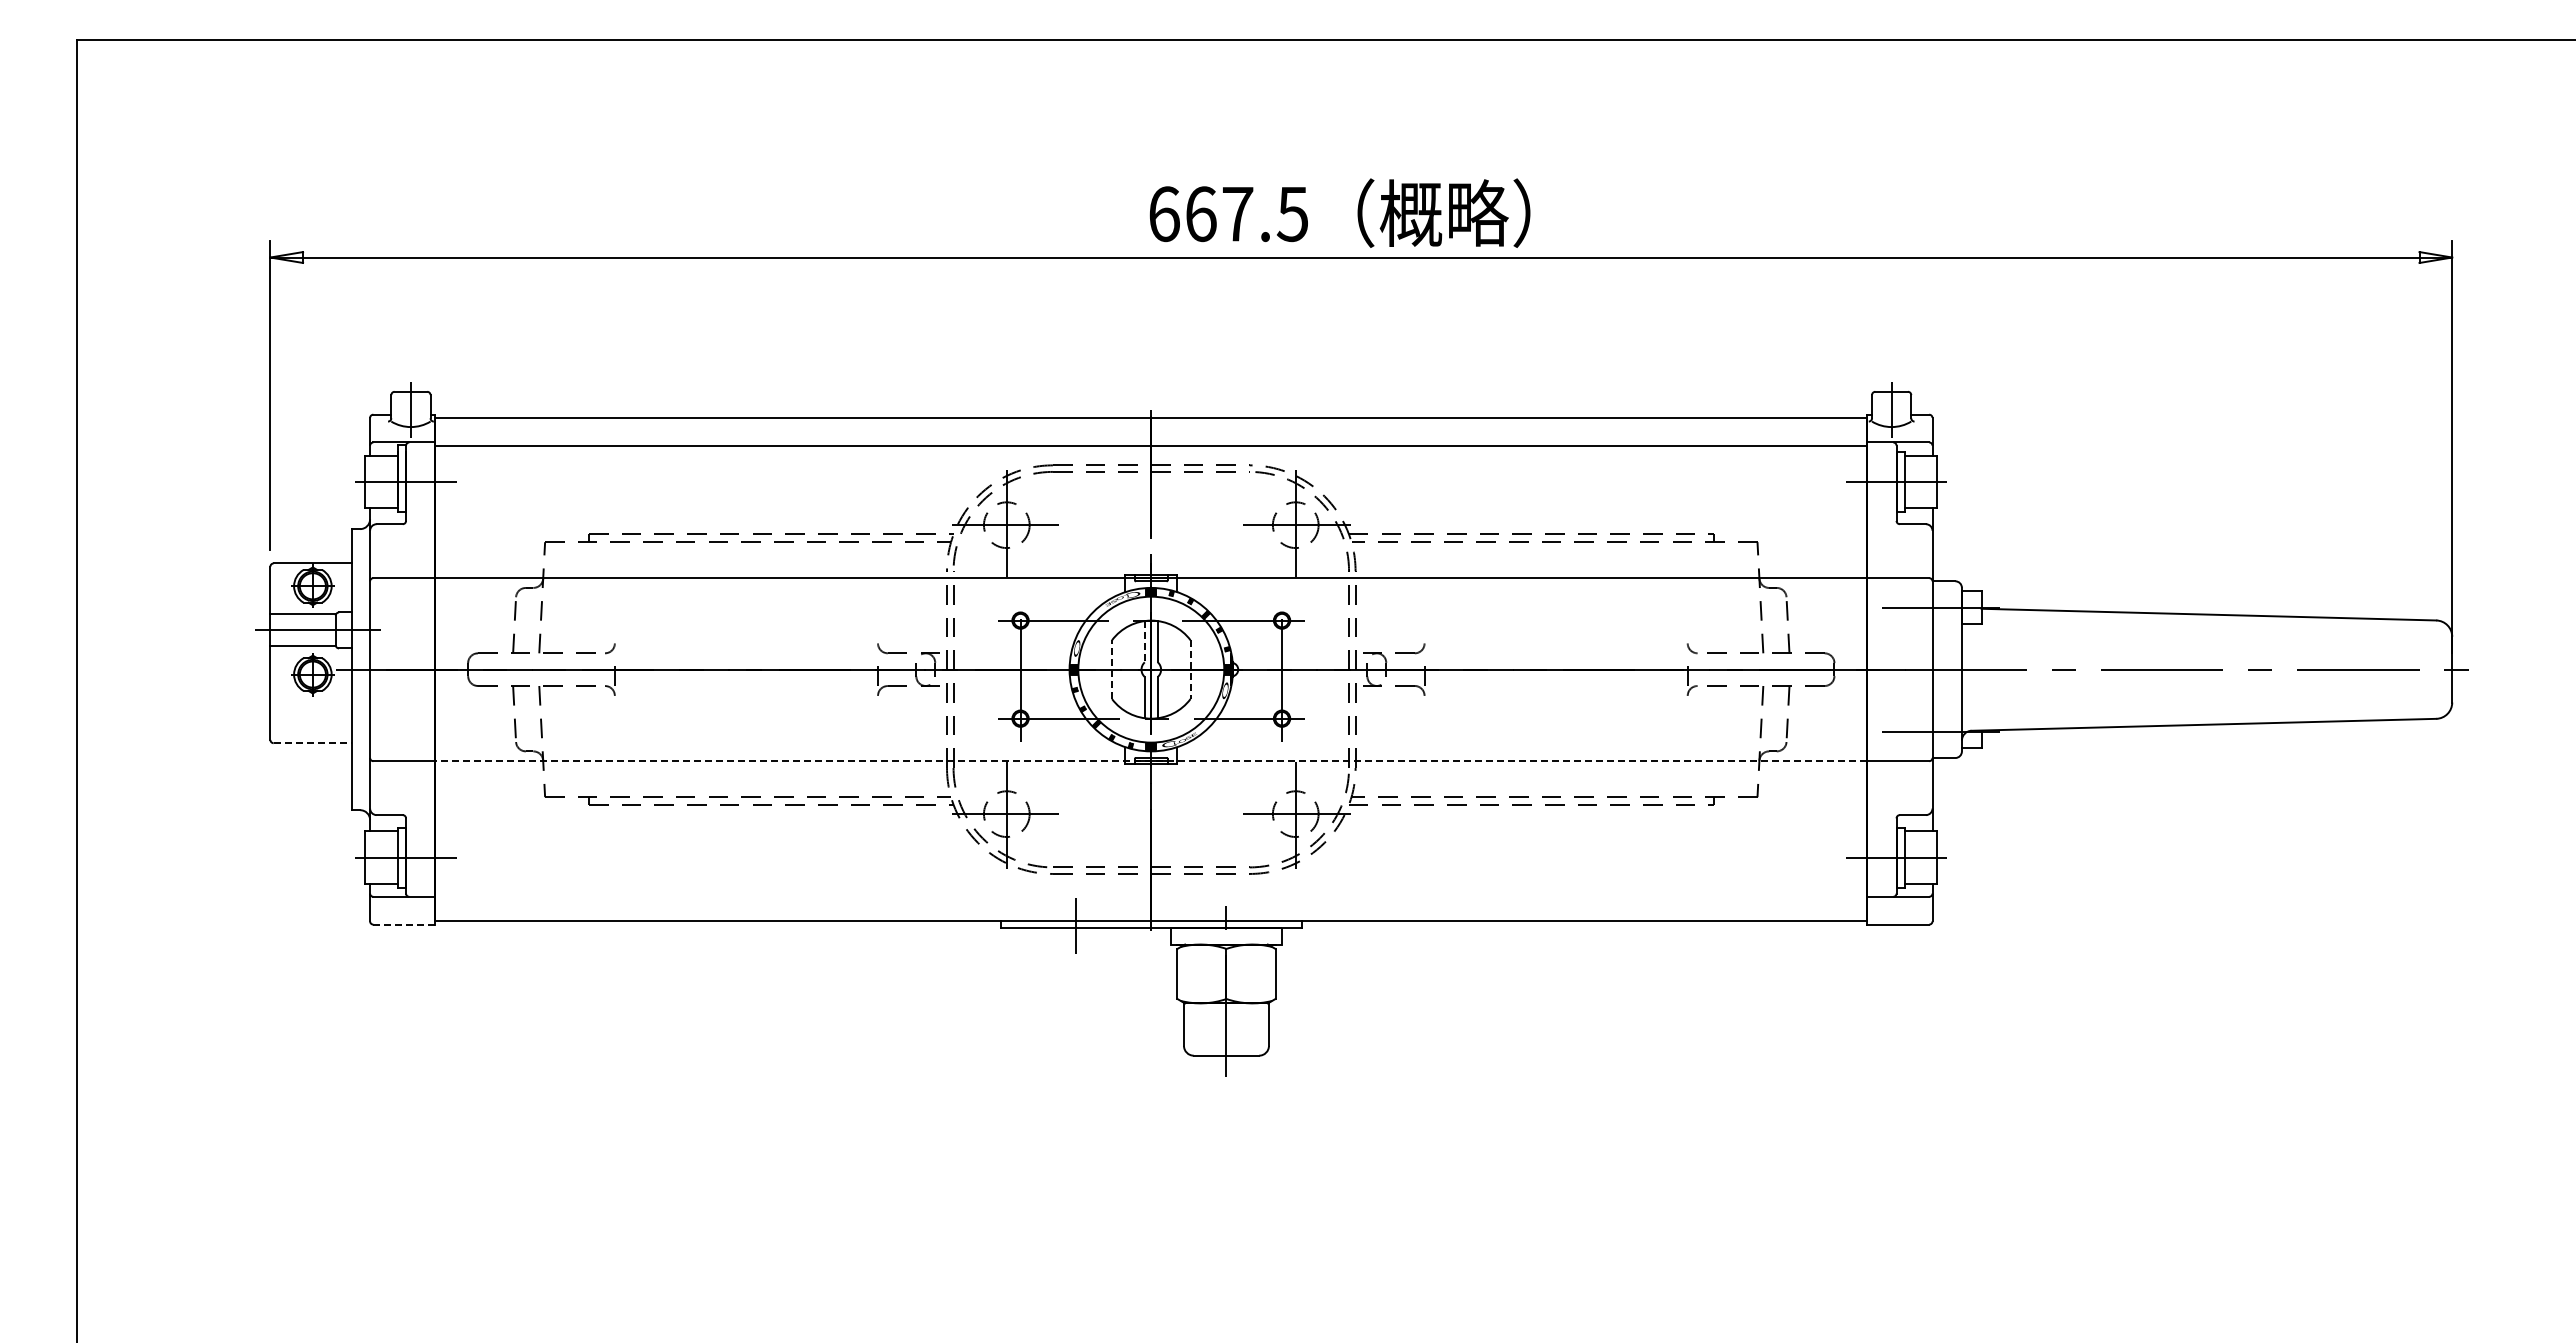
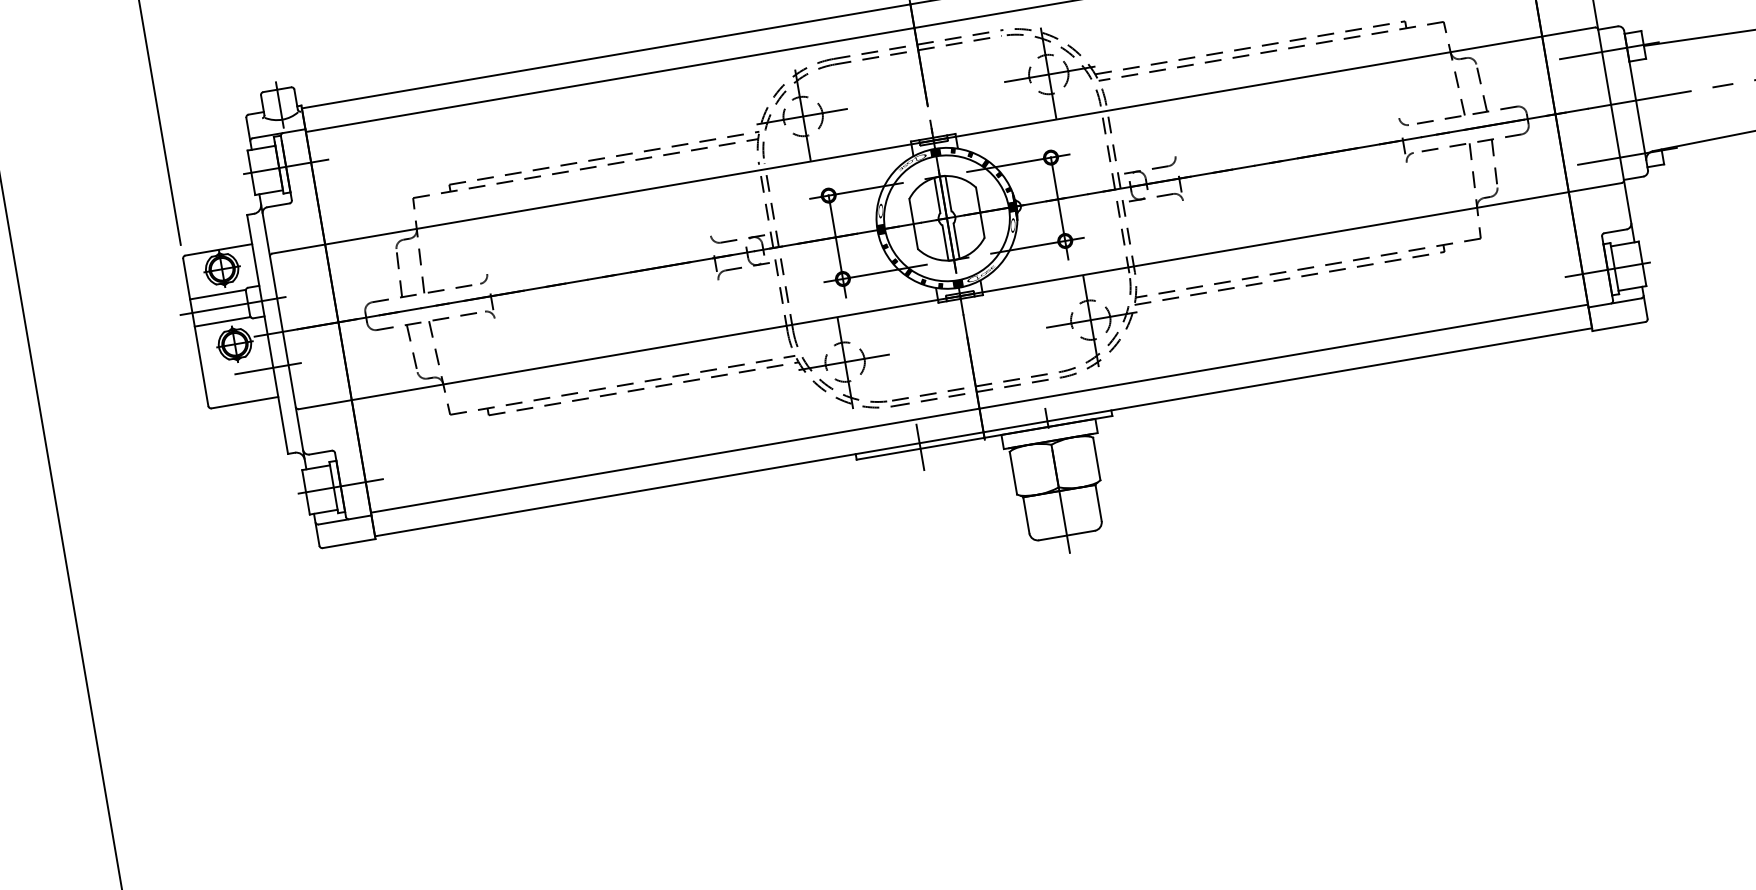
line: (1144, 641) -> (937, 195), dashed -> solid
line: (1112, 669) -> (913, 223), dashed -> solid
line: (1190, 670) -> (980, 213), dashed -> solid
line: (345, 708) -> (267, 368), added
line: (313, 743) -> (245, 402), dashed -> solid
line: (1151, 761) -> (960, 296), dashed -> solid
line: (1151, 893) -> (979, 408), added
line: (404, 924) -> (349, 543), dashed -> solid

